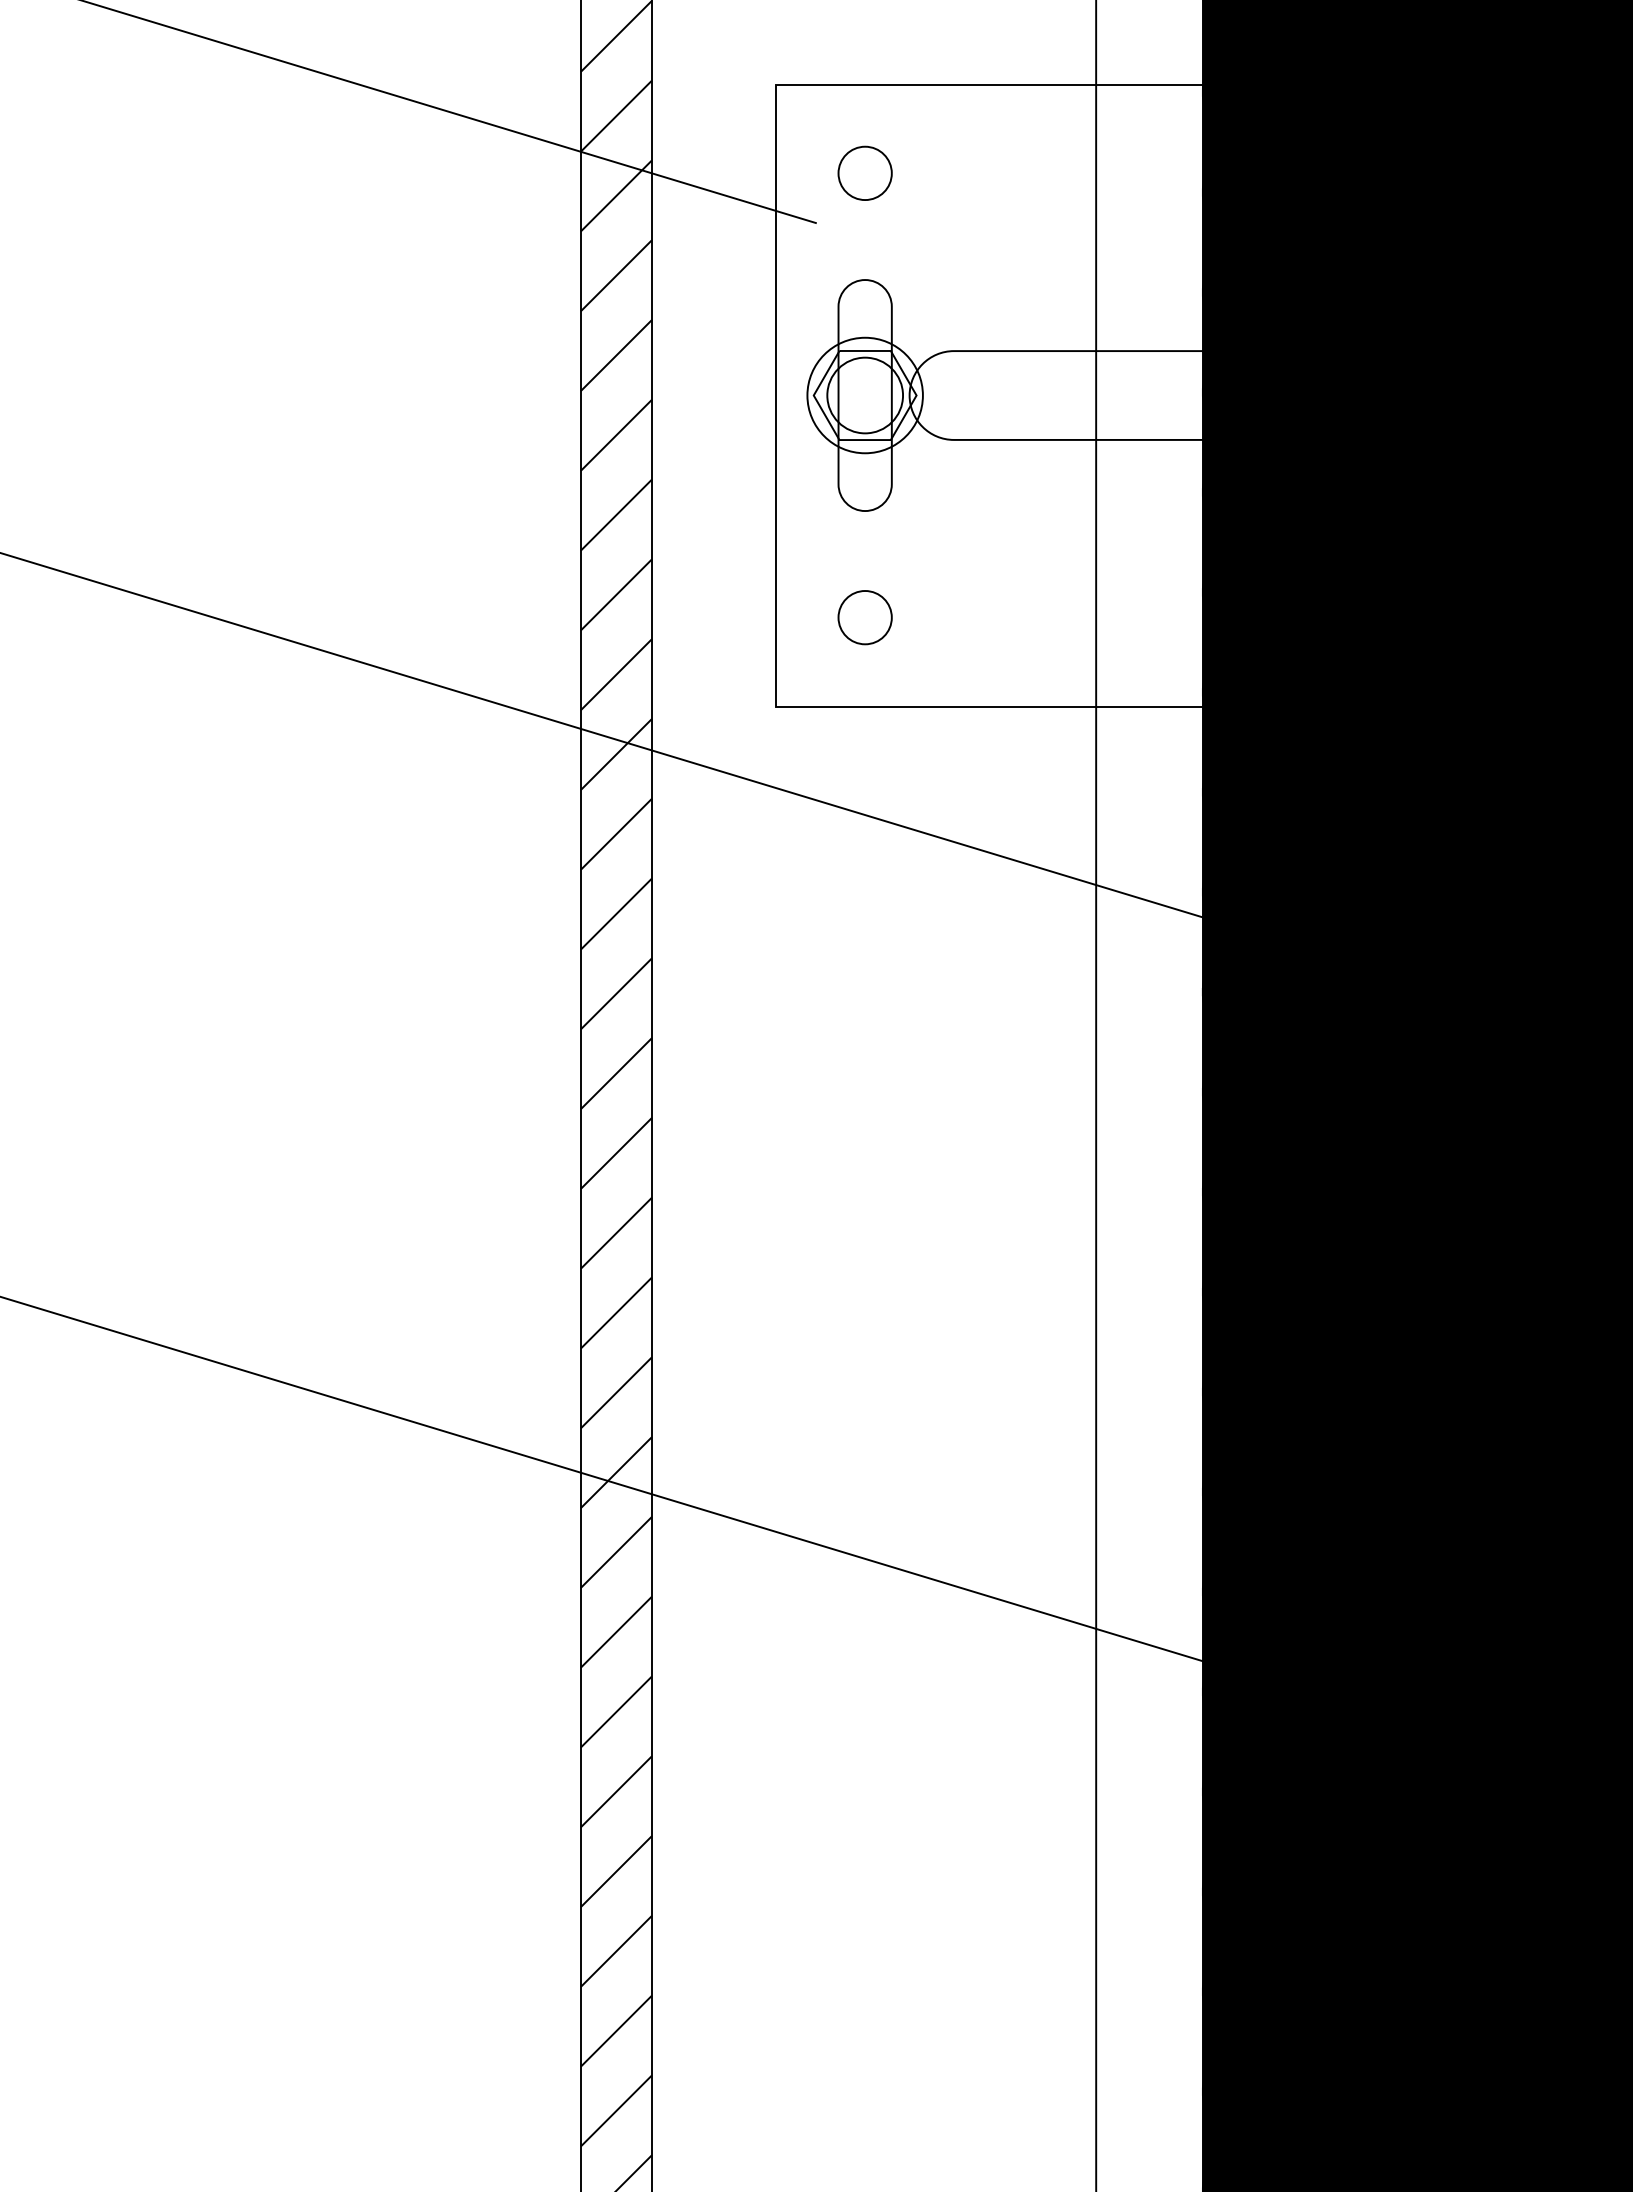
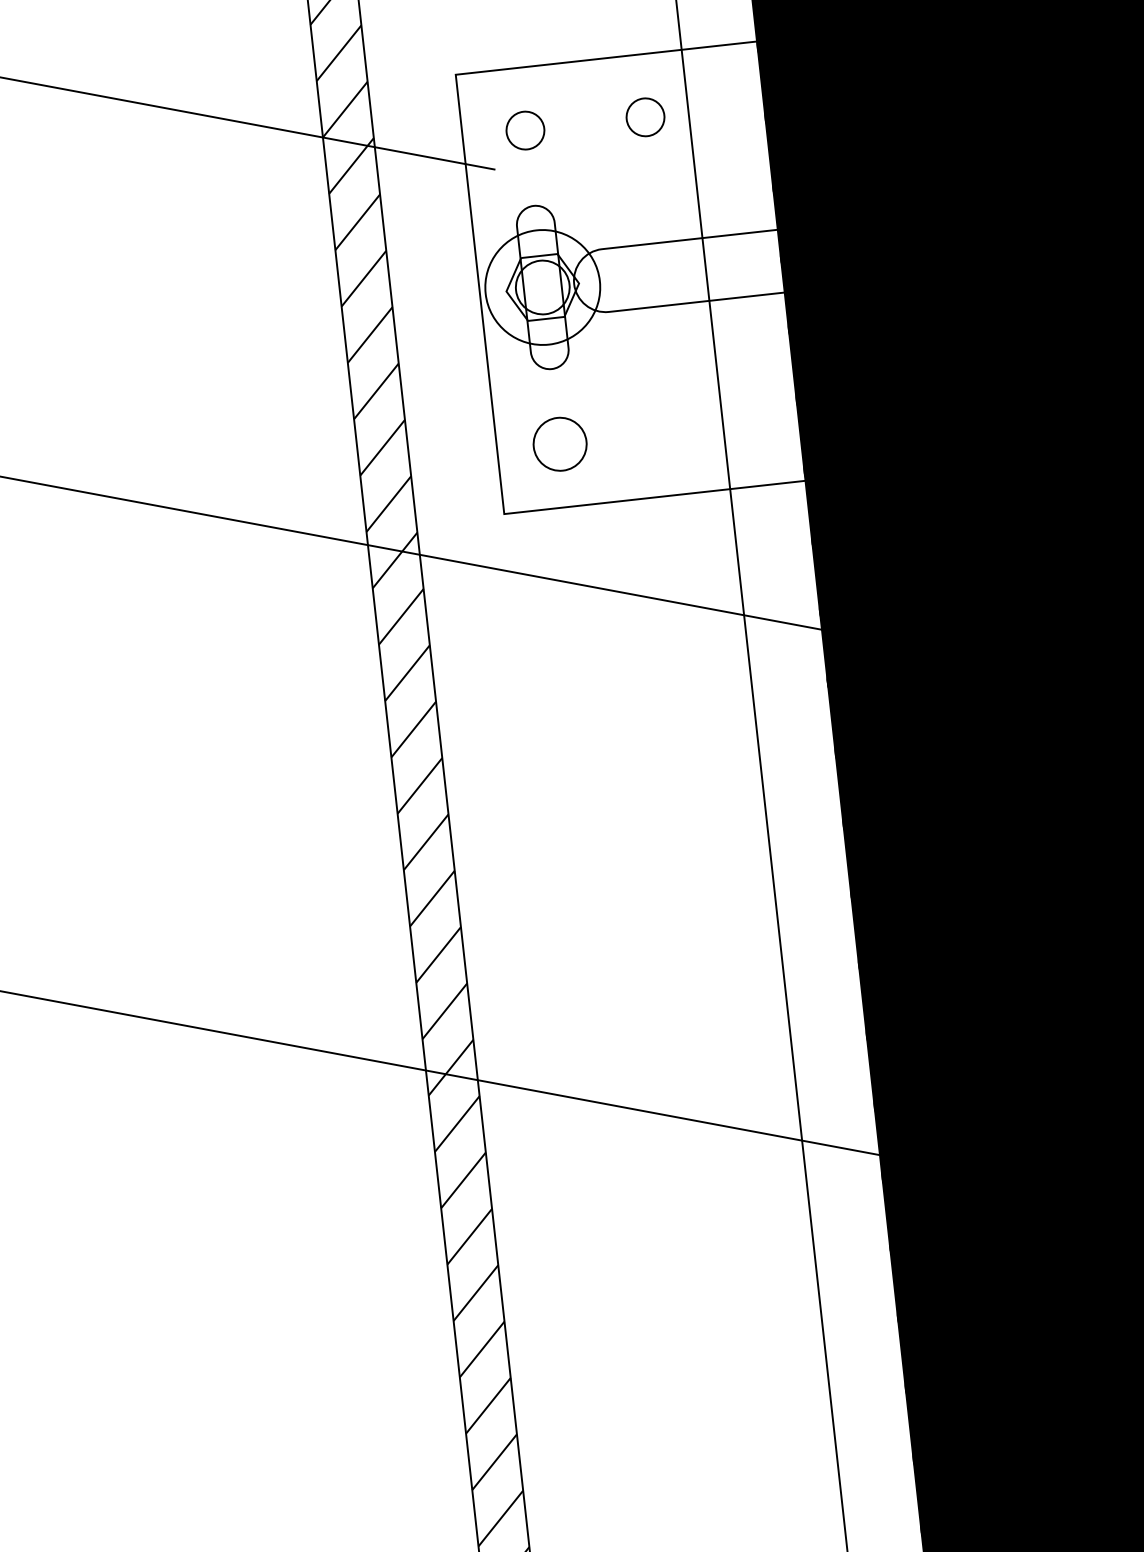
circle: (1034, 172) -> (644, 116), added
circle: (864, 395) -> (542, 287), size x1.4
circle: (864, 617) -> (559, 444), size x1.4

